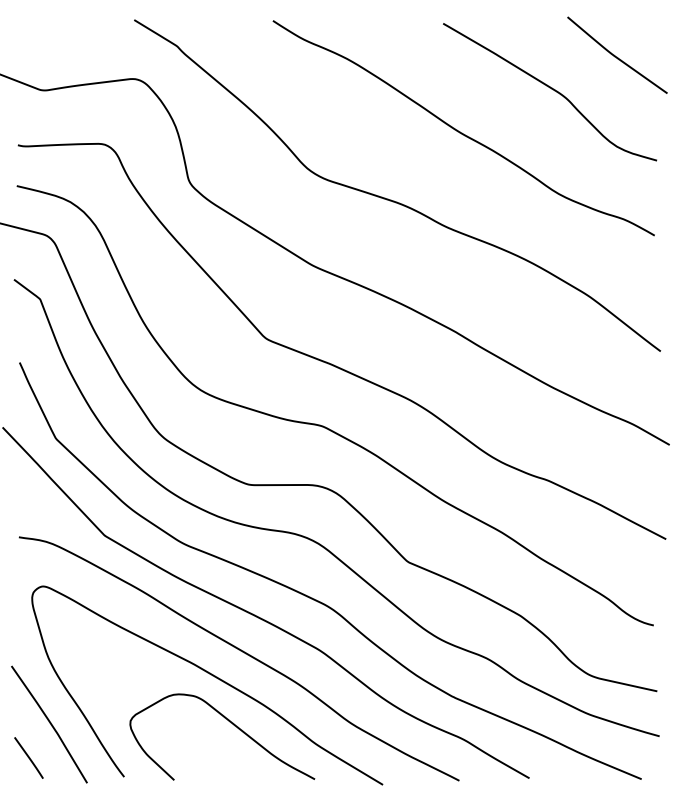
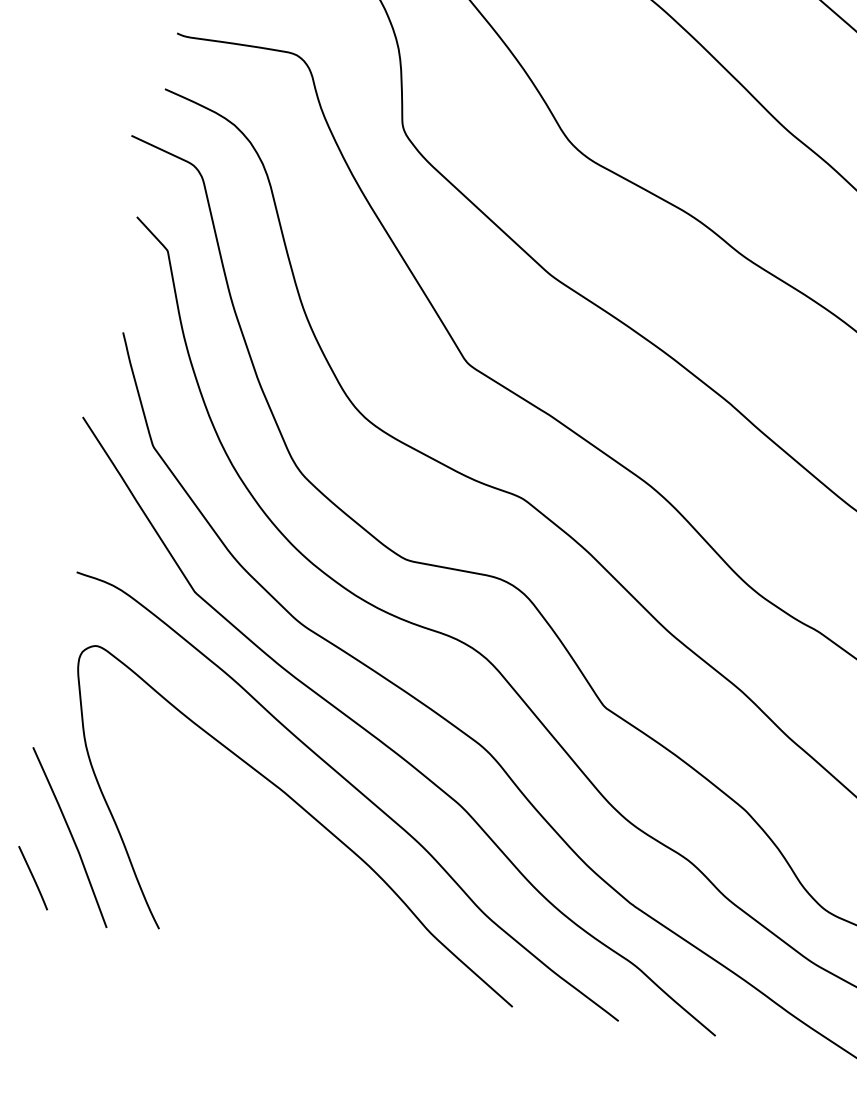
curve: (233, 725) -> (322, 886), removed

